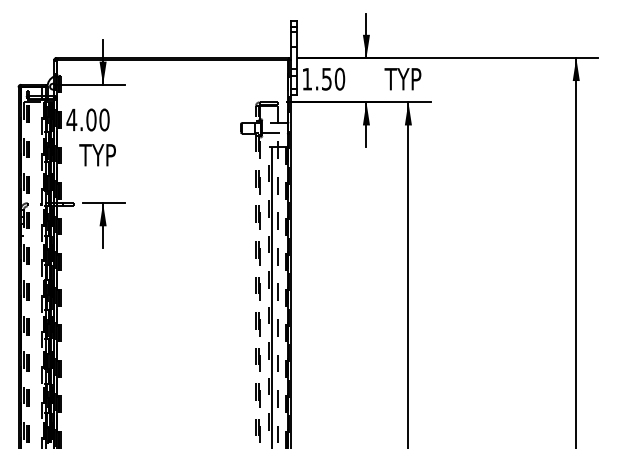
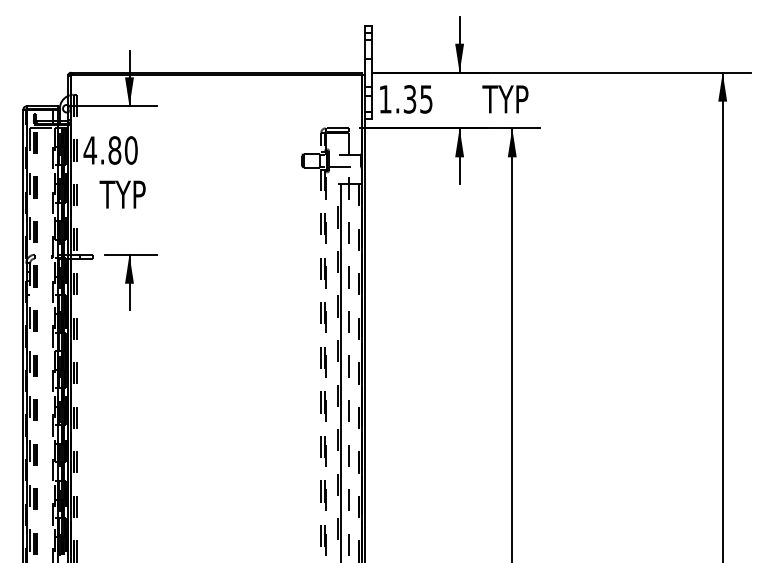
text: (333, 78) -> (418, 98), 1.50 -> 1.35
text: (91, 119) -> (114, 149), 4.00 -> 4.80

